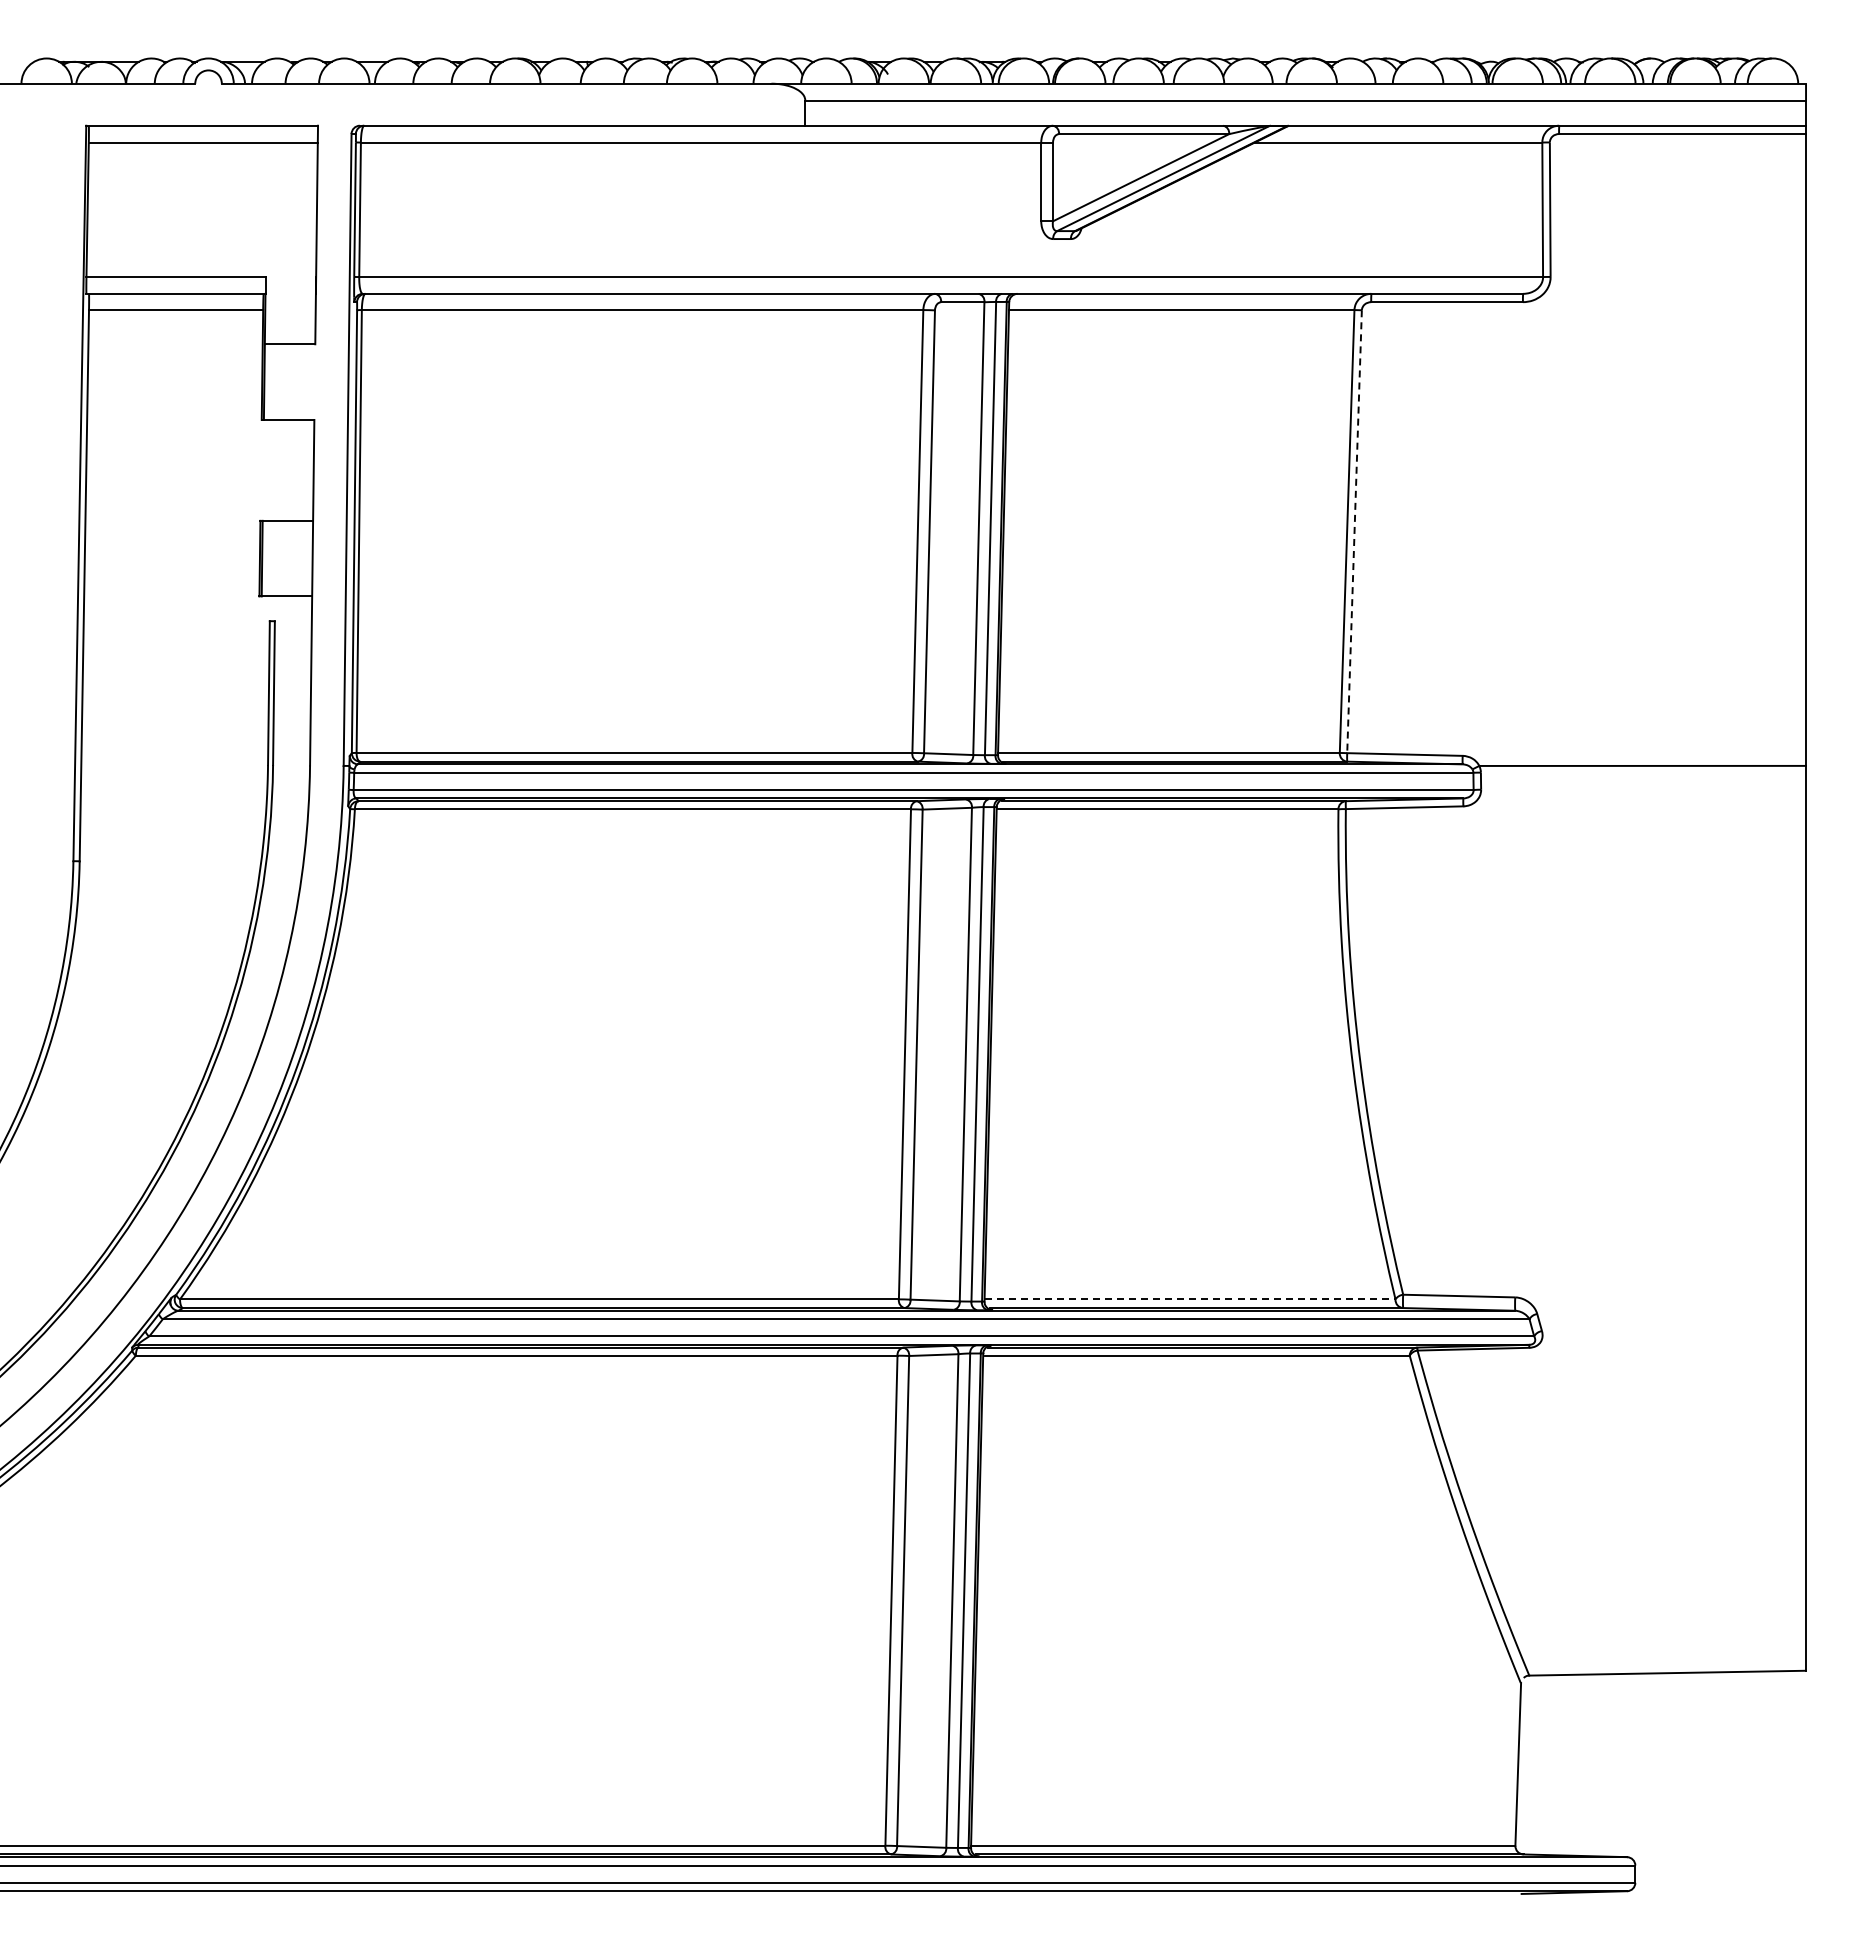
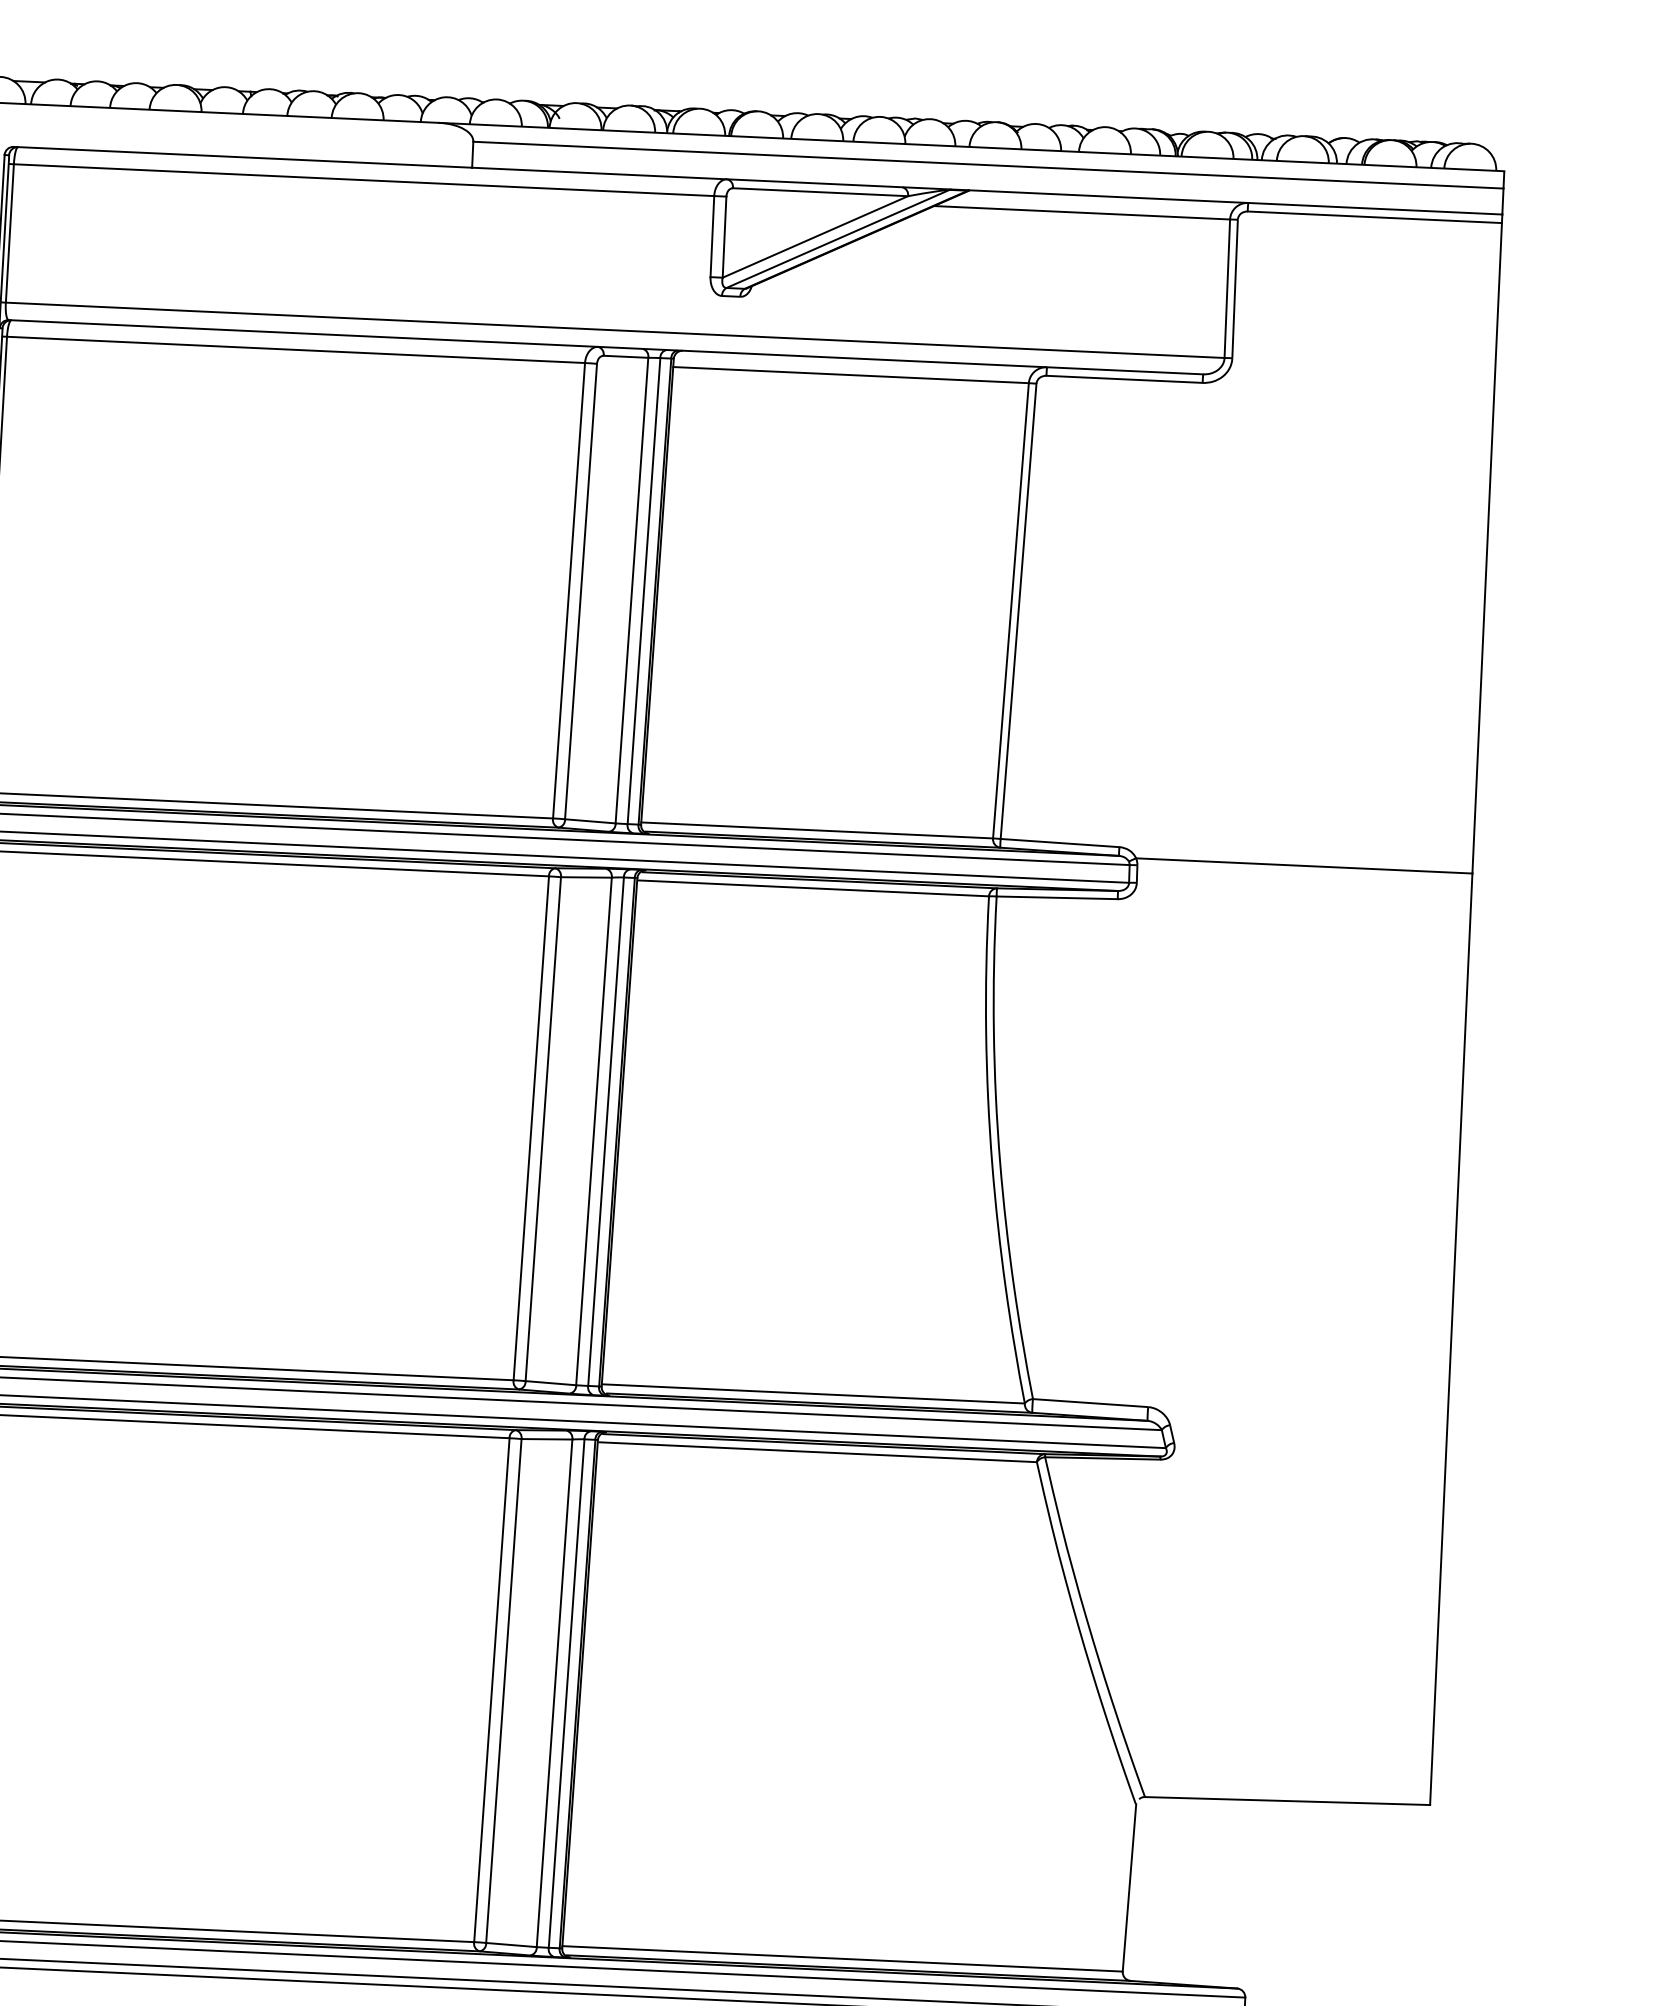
line: (1354, 531) -> (1018, 611), dashed -> solid
line: (1190, 1299) -> (813, 1394), dashed -> solid

